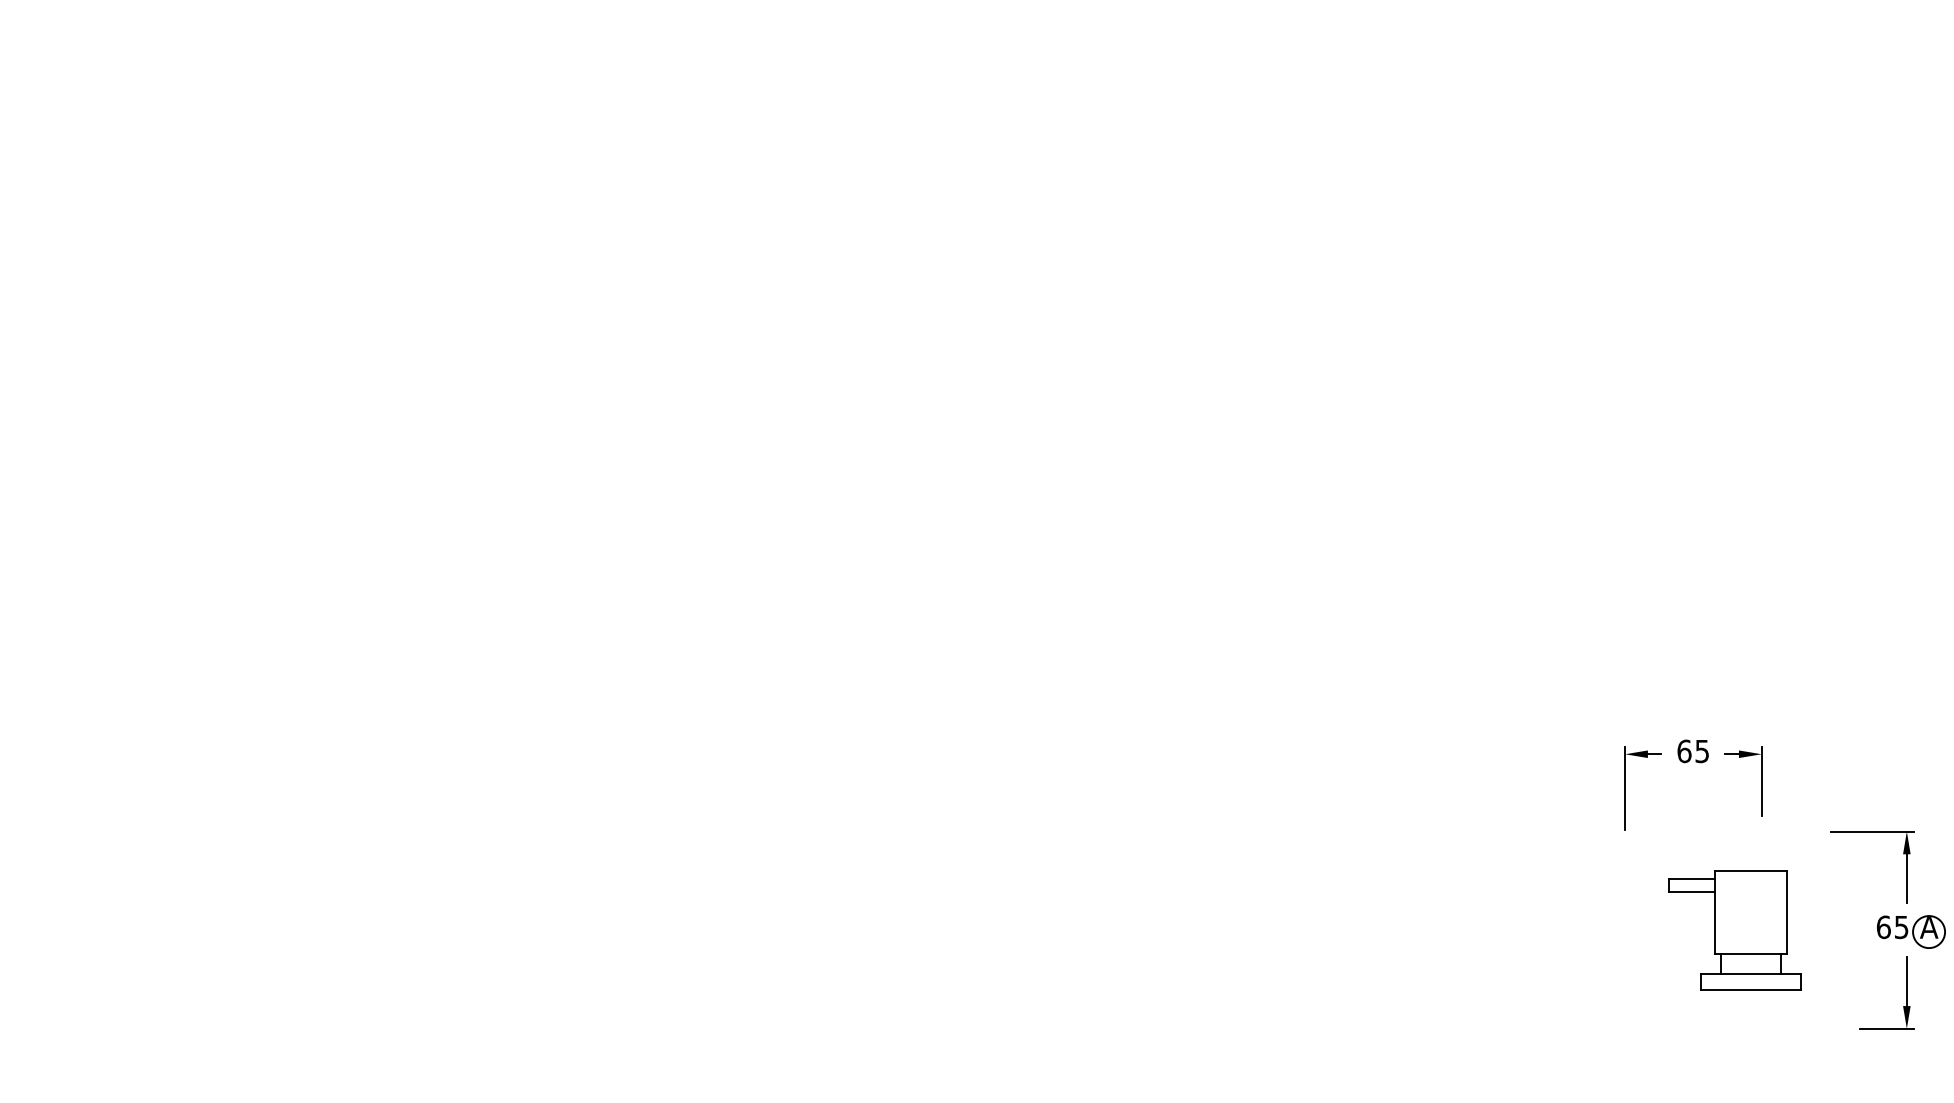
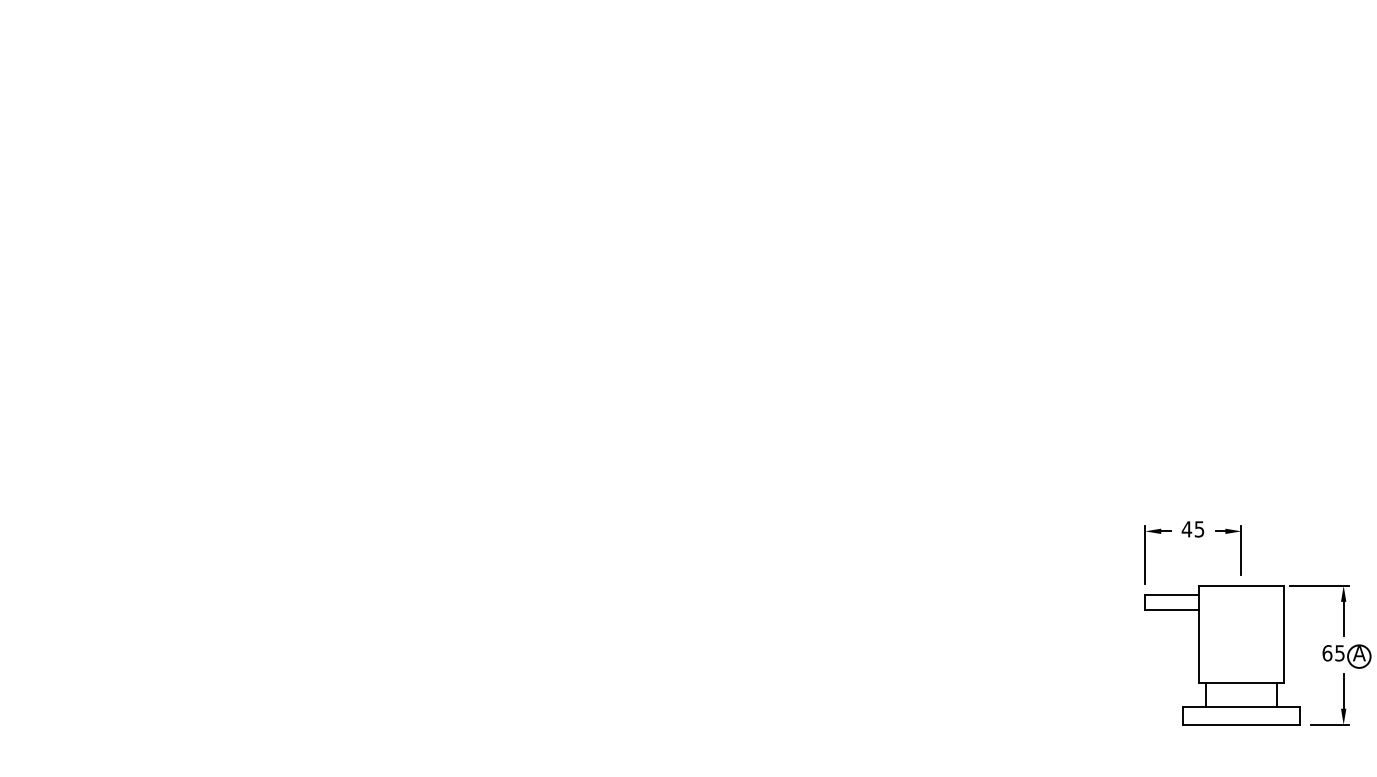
text: (1684, 751) -> (1187, 529), 65 -> 45
part: (1734, 930) -> (1222, 655), size x1.67

